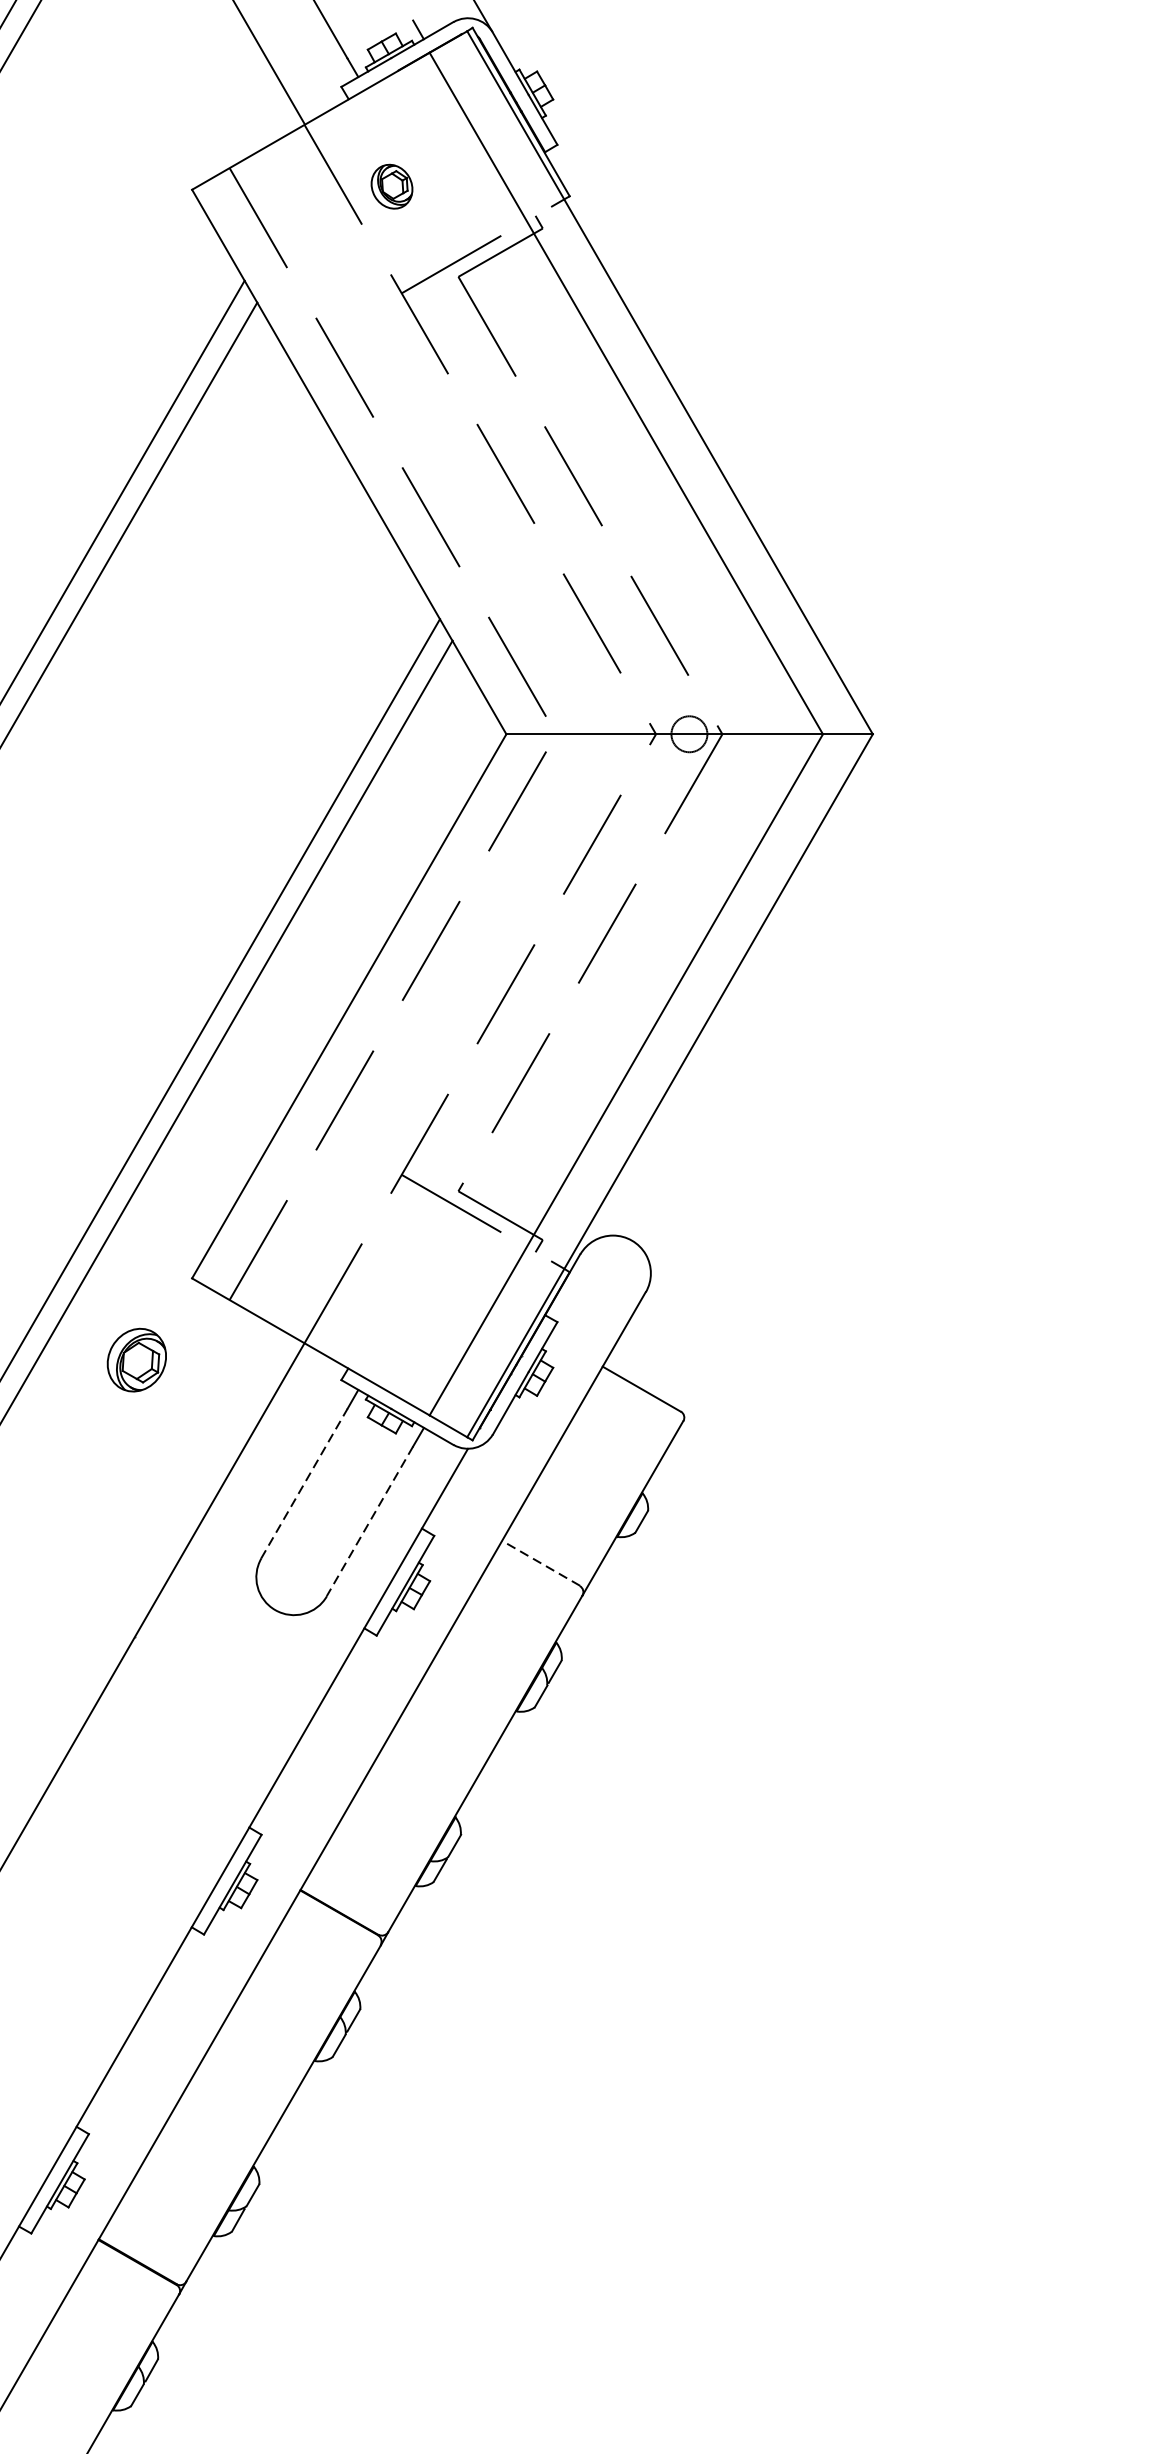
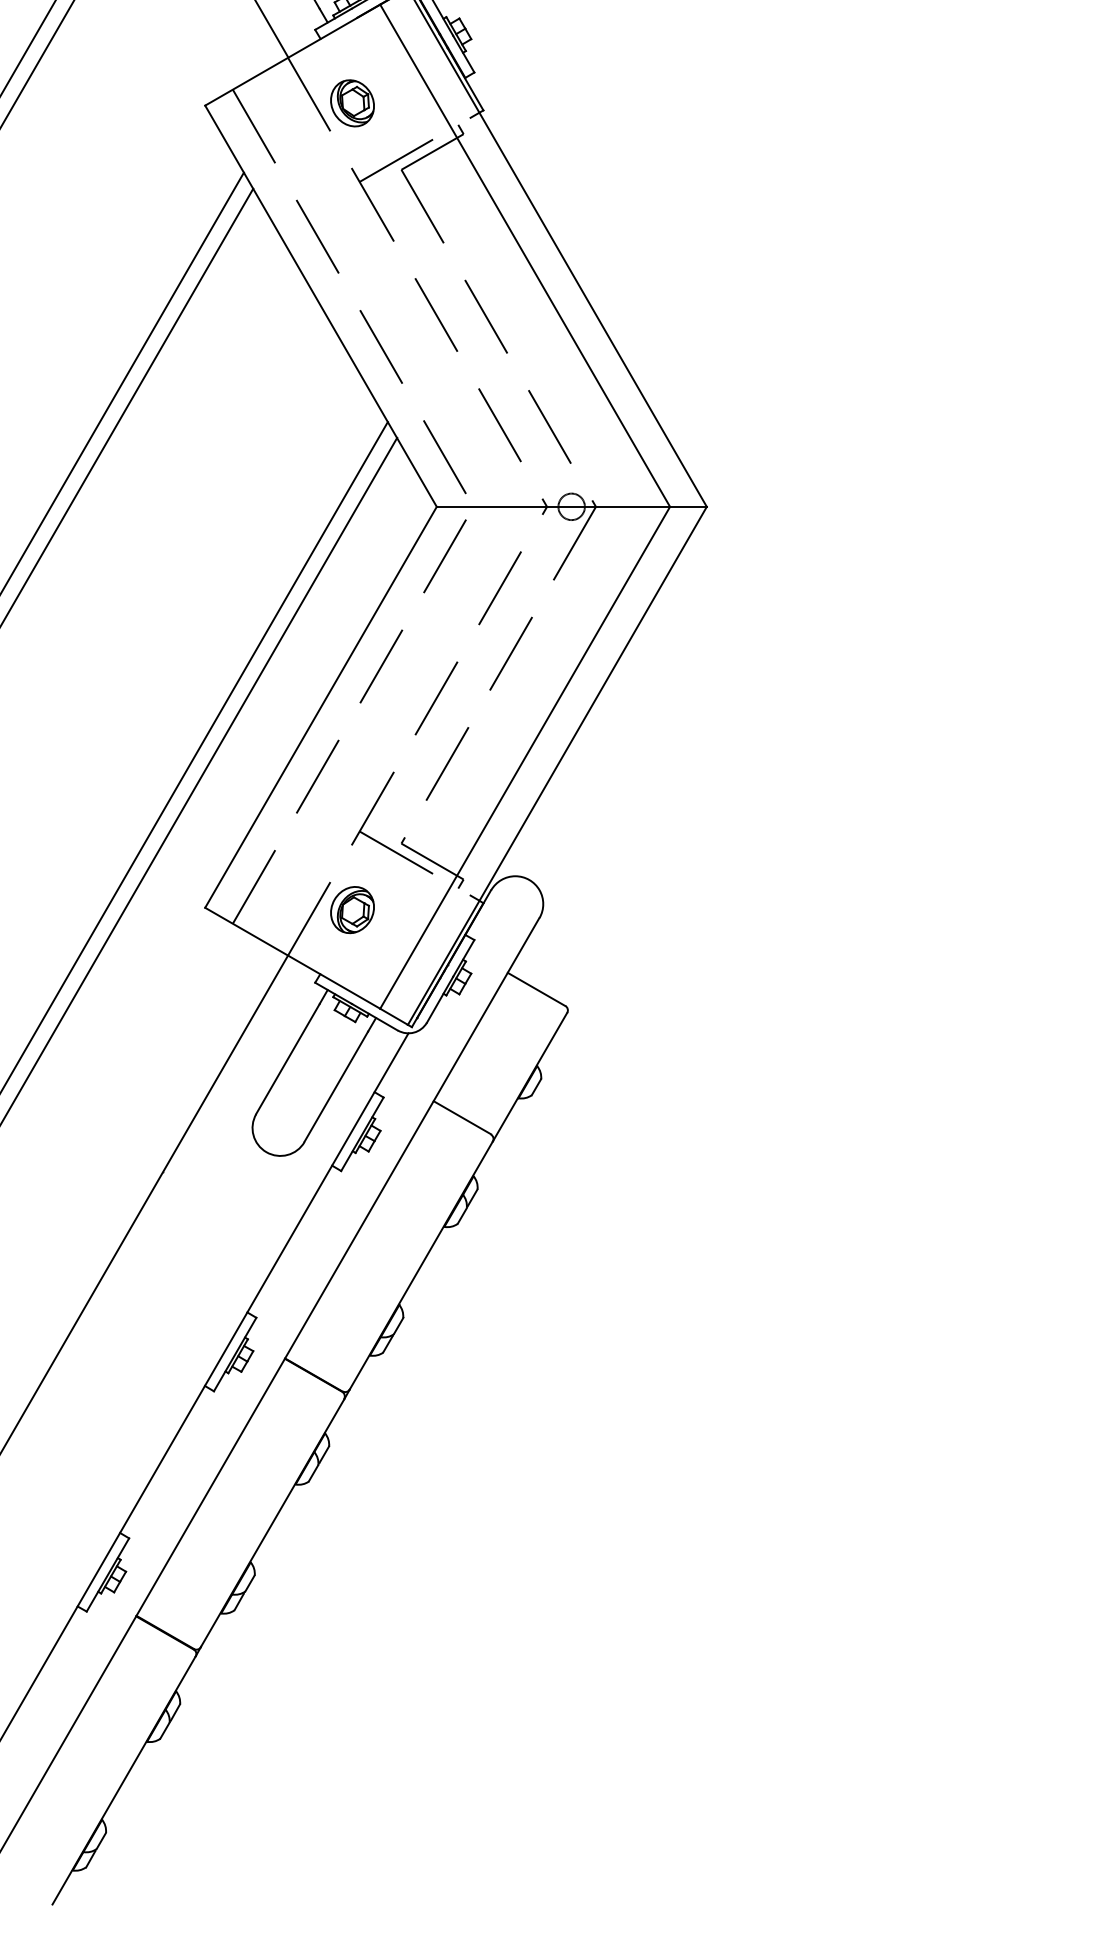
part: (391, 186) -> (352, 103), size x1.43
part: (136, 1360) -> (352, 910), moved
line: (303, 1484) -> (287, 1059), dashed -> solid
line: (370, 1520) -> (336, 1086), dashed -> solid
line: (539, 1562) -> (461, 1117), dashed -> solid

